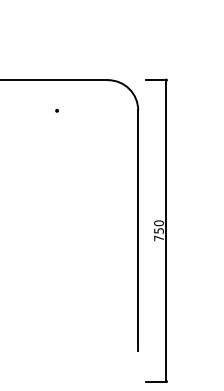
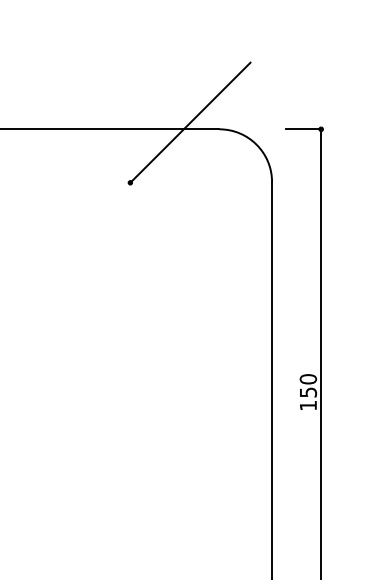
line: (91, 76) -> (190, 122), added
text: (158, 238) -> (307, 405), 750 -> 150

